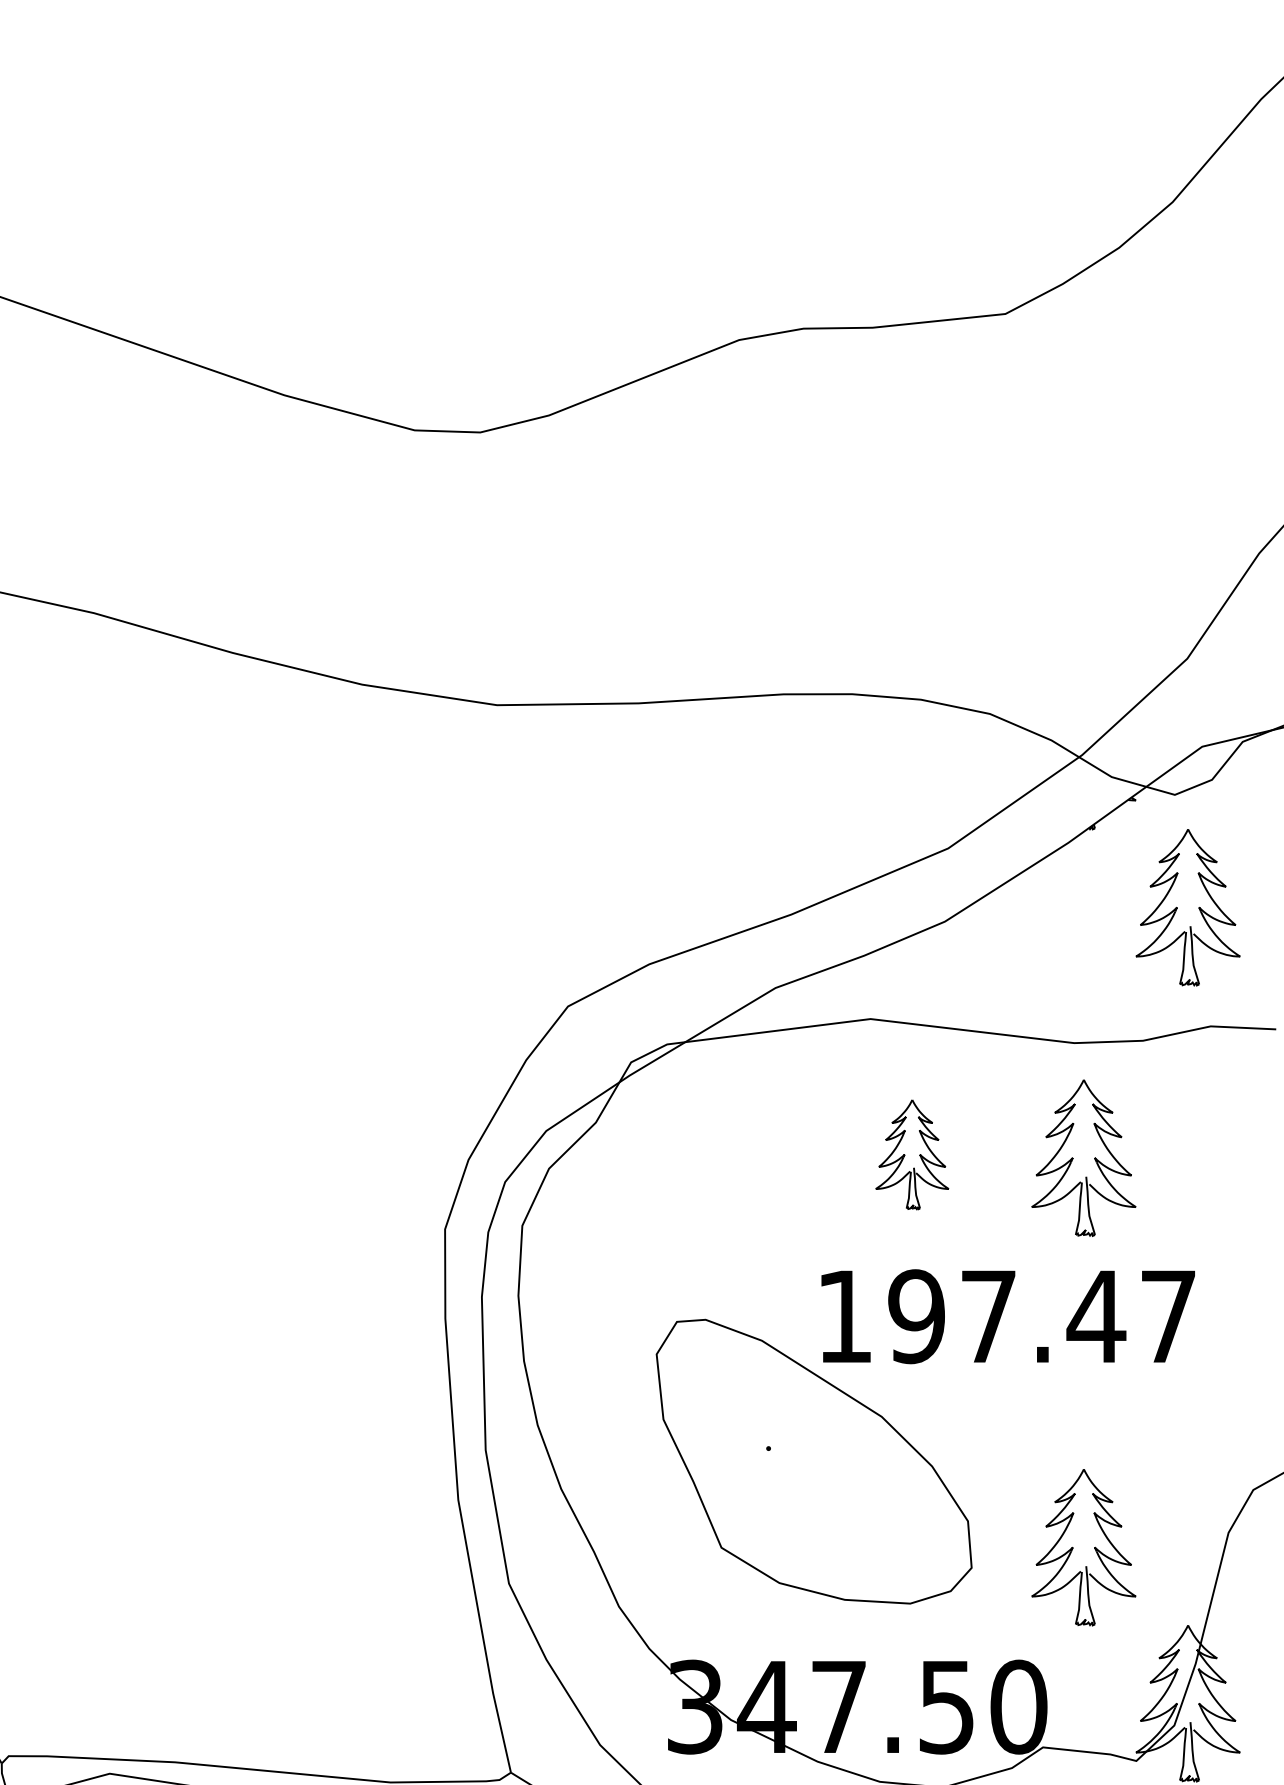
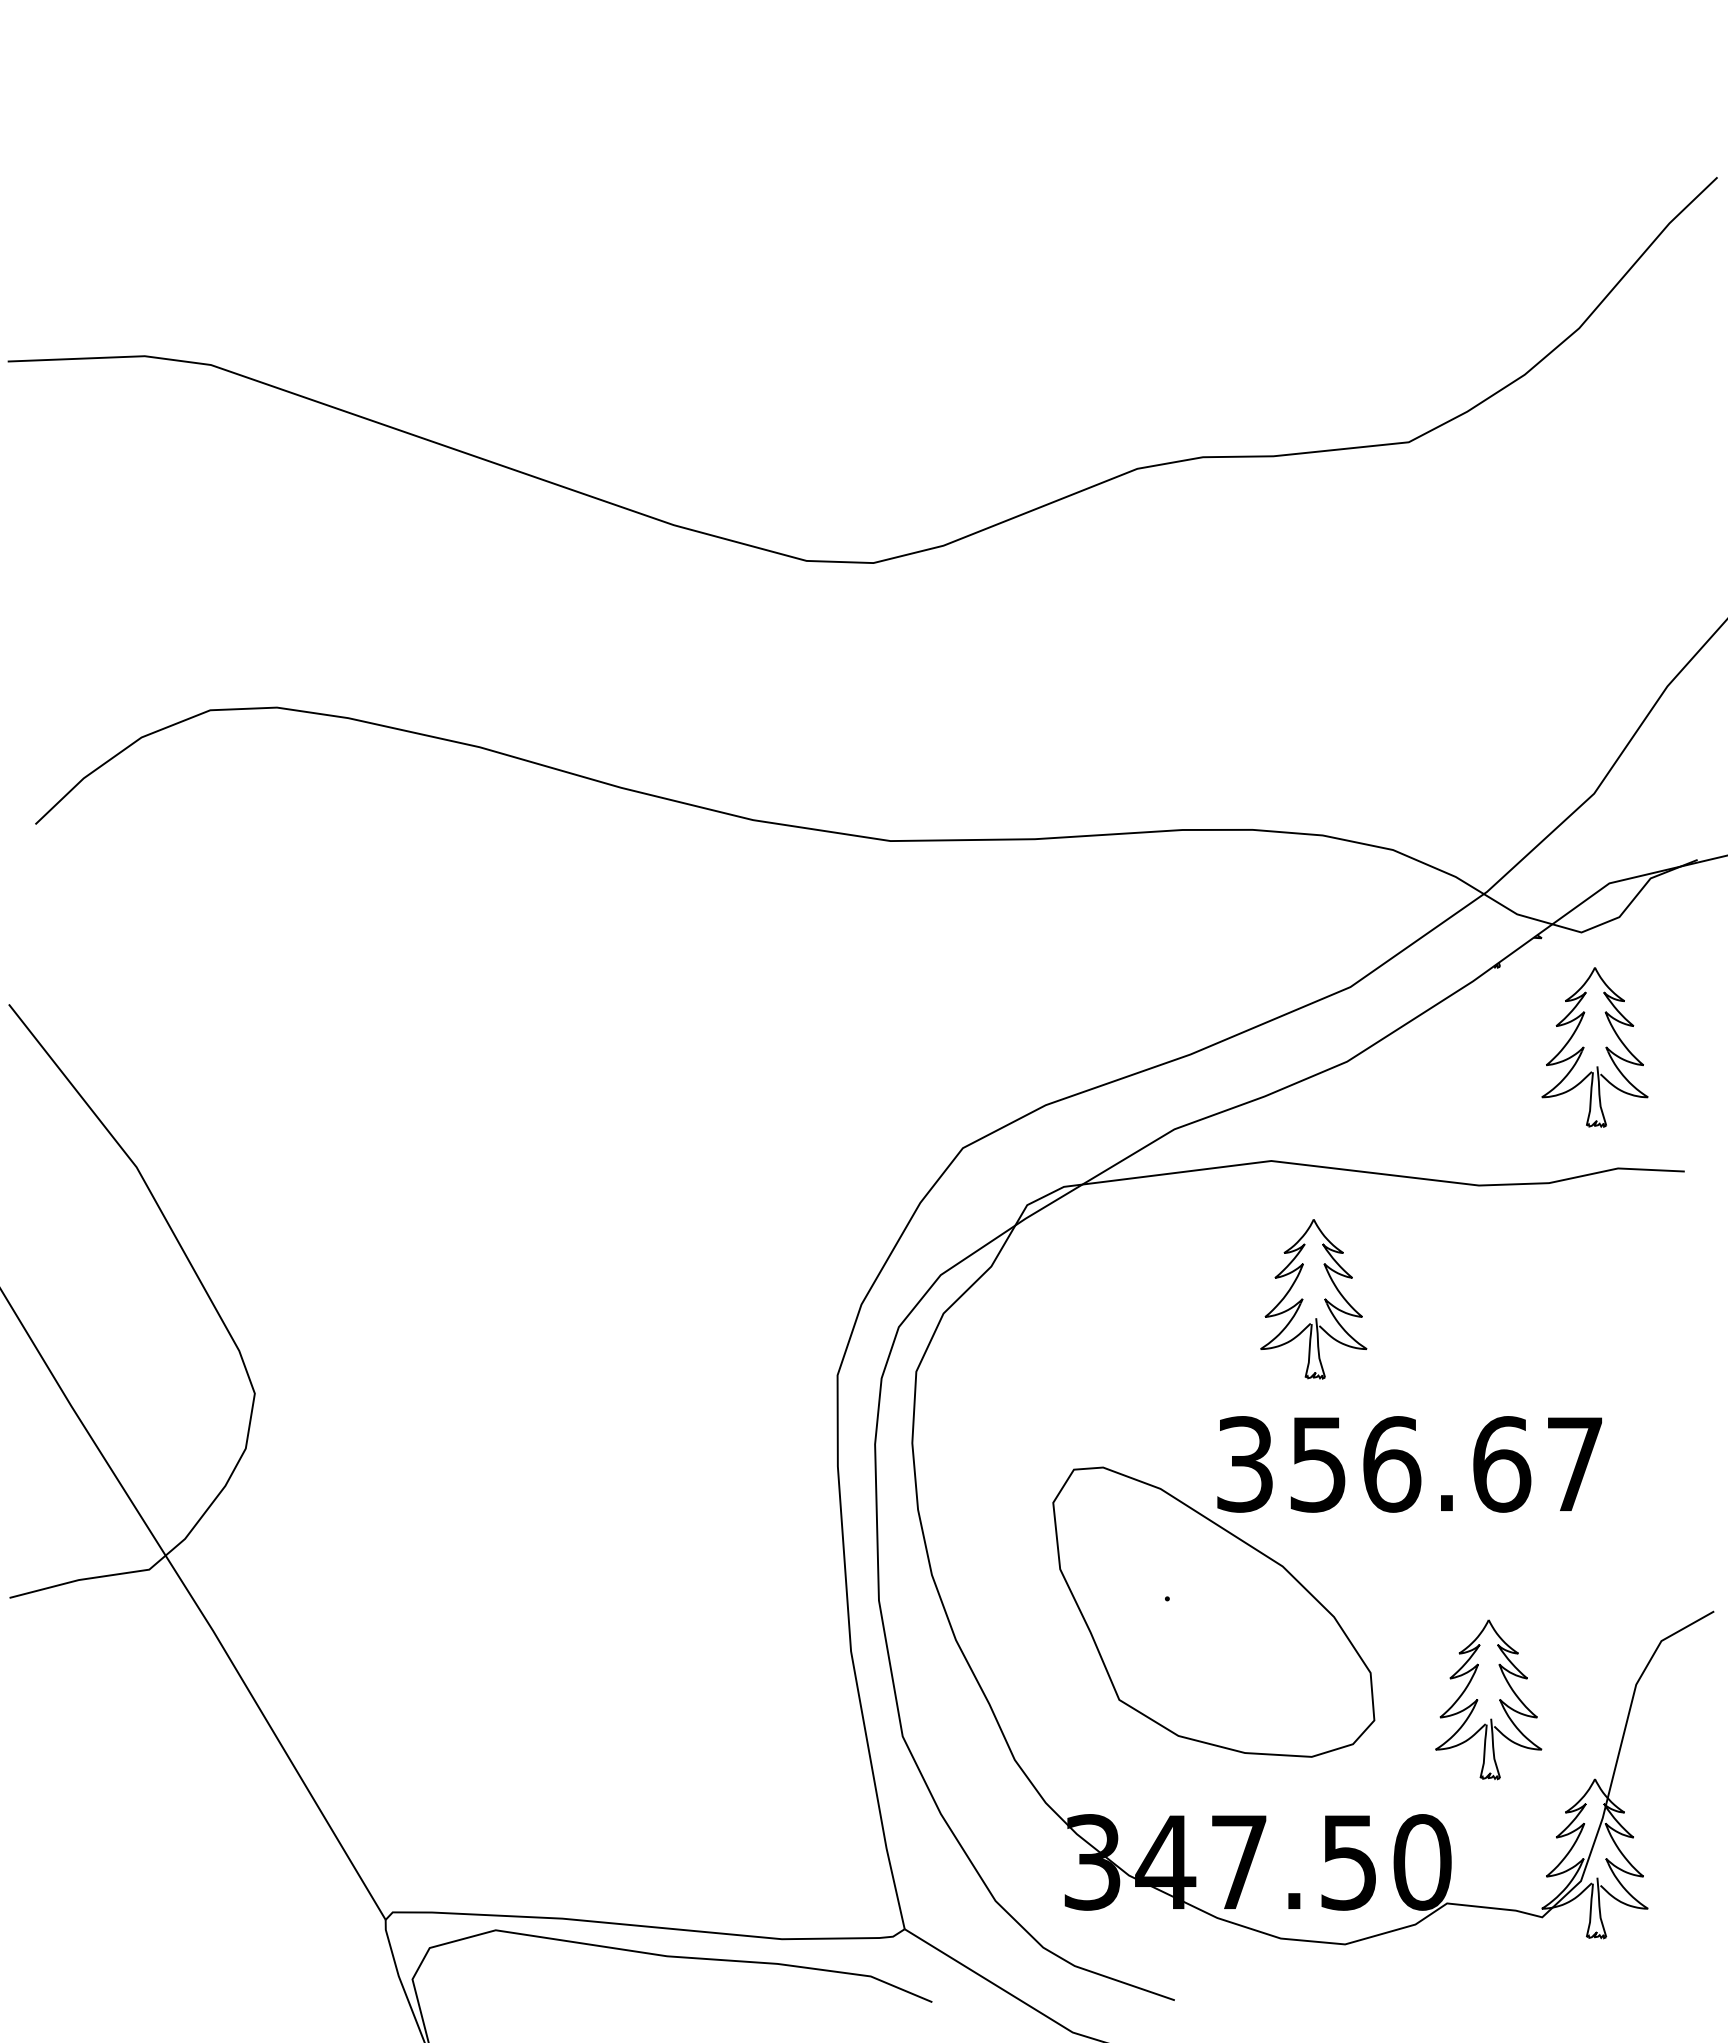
part: (911, 1154) -> (1313, 1299), size x1.43
part: (1073, 1158) -> (1478, 1303), removed
text: (971, 1316) -> (1374, 1464), 197.47 -> 356.67

